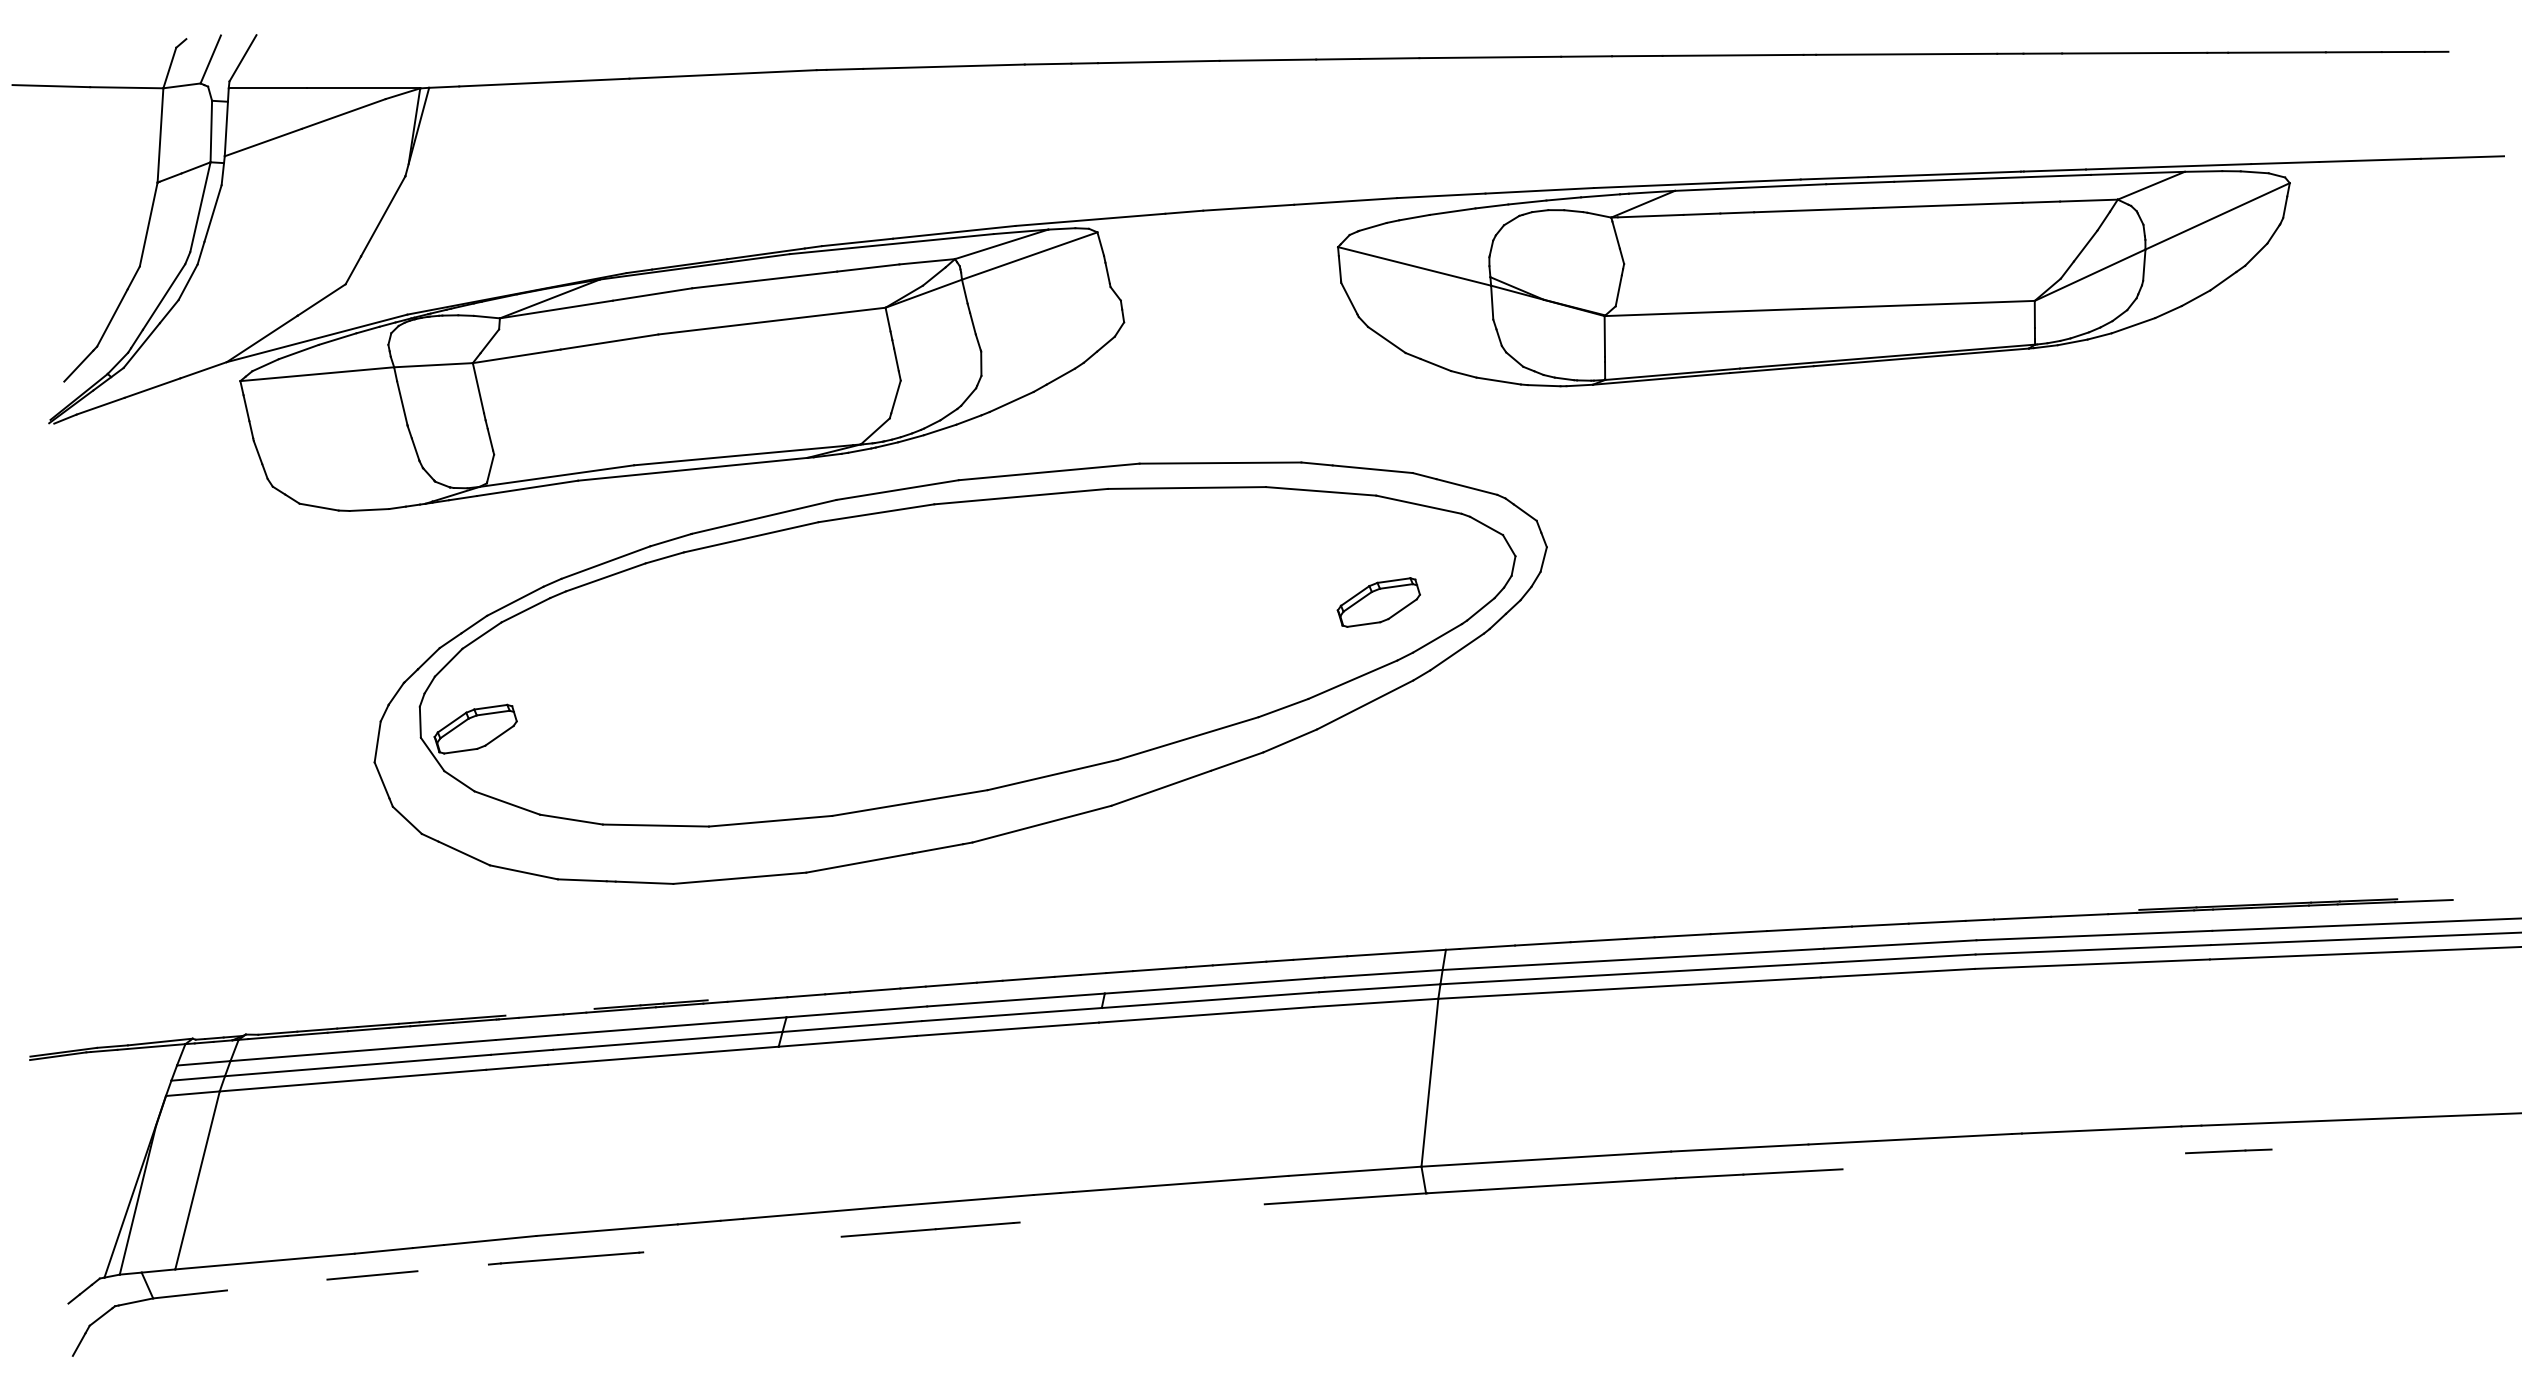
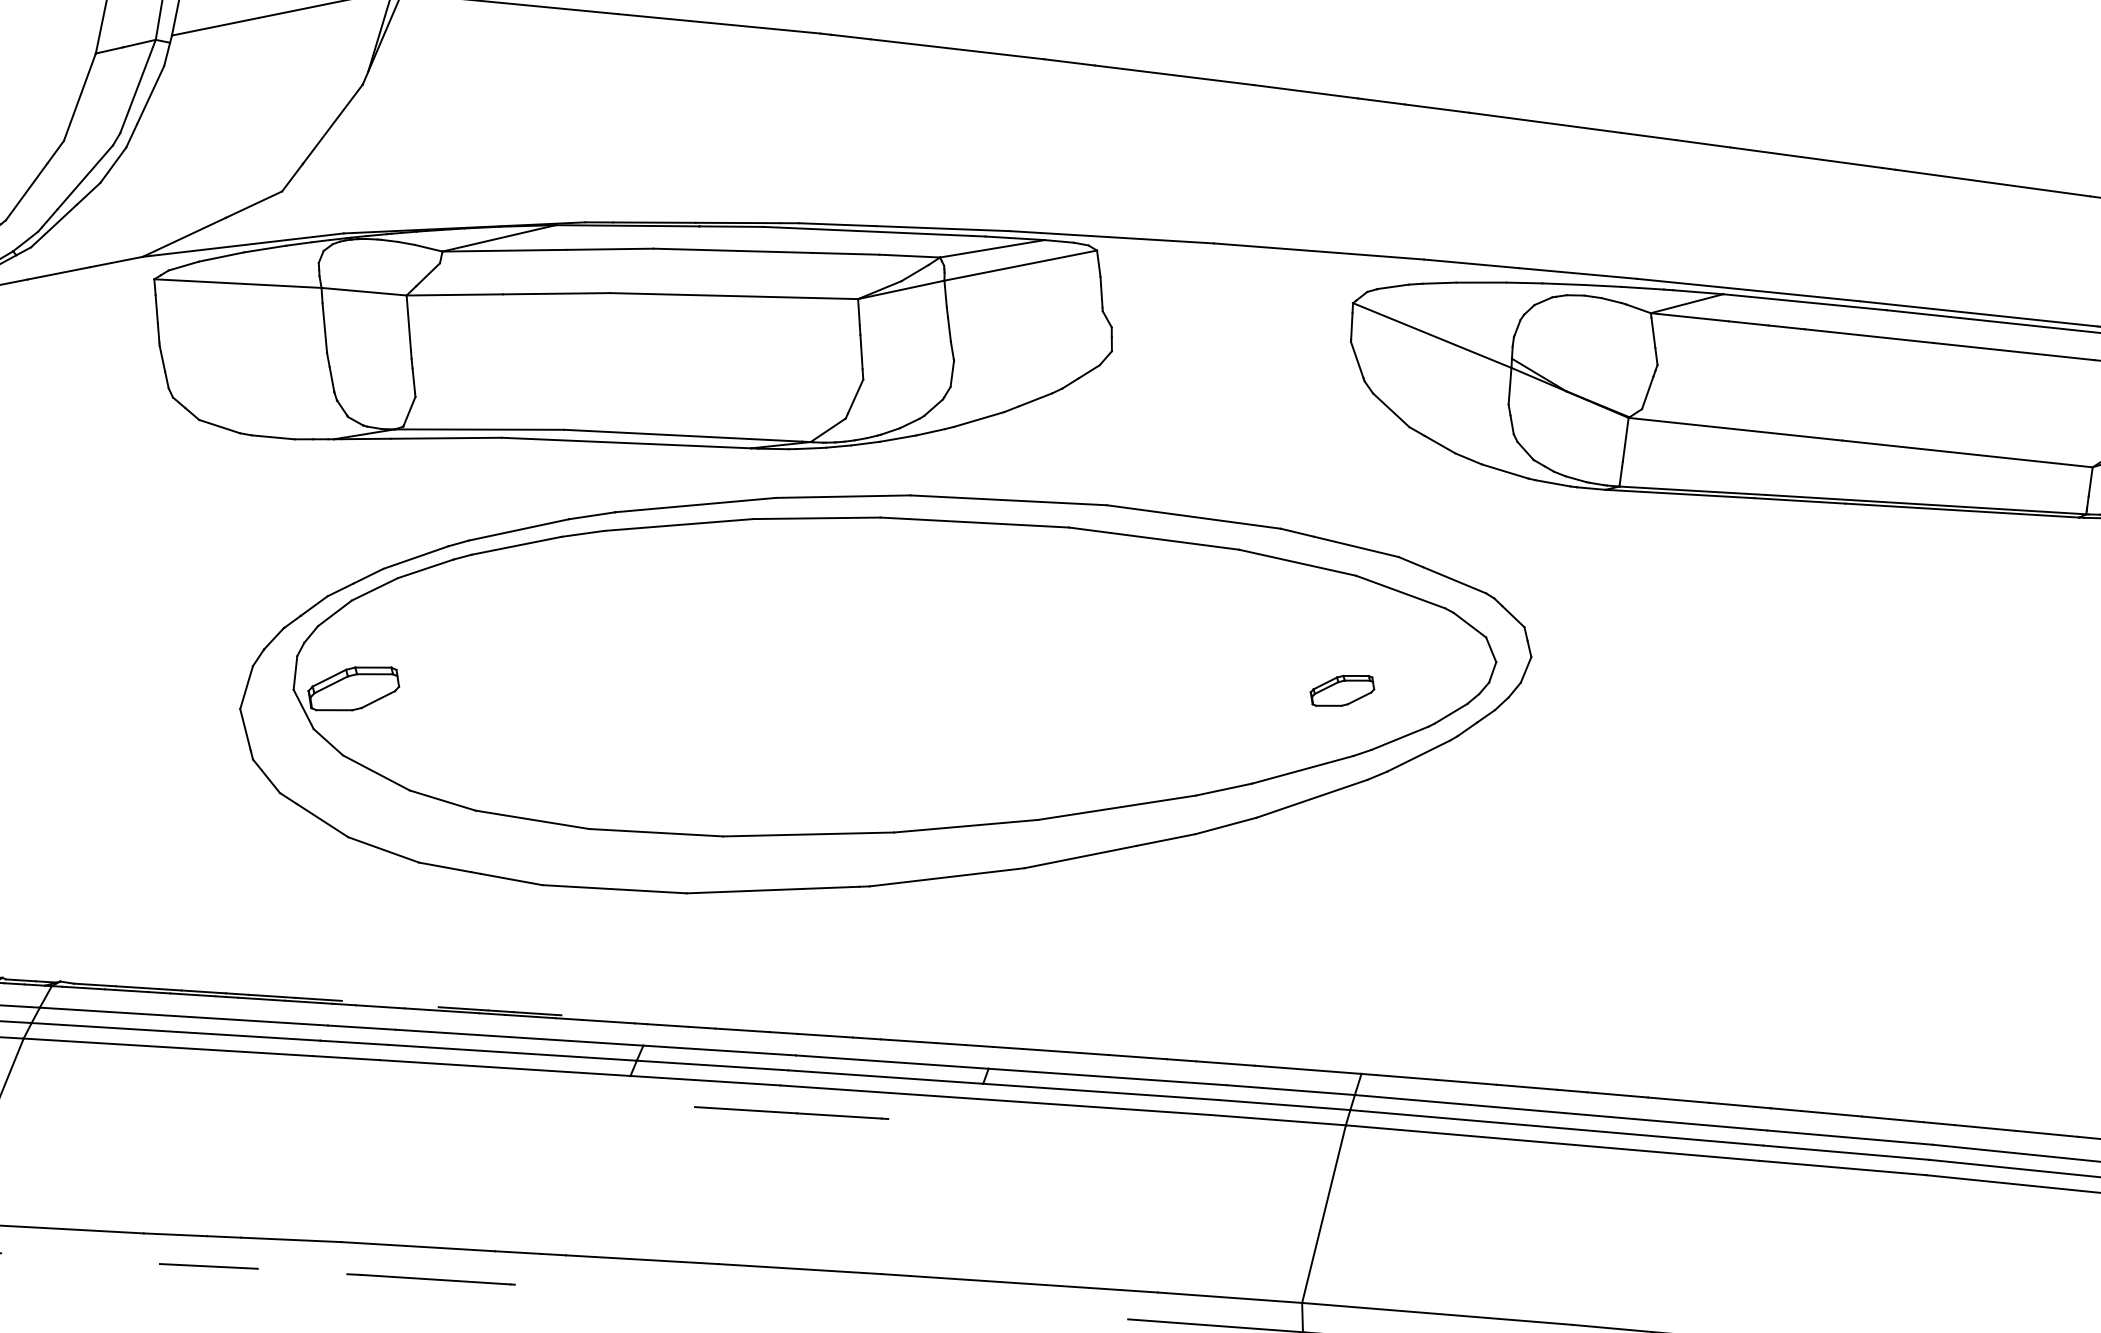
part: (1378, 602) -> (1342, 690), size x0.7
line: (930, 1229) -> (791, 1112), moved
line: (566, 1258) -> (431, 1279), moved
line: (372, 1275) -> (208, 1266), moved

